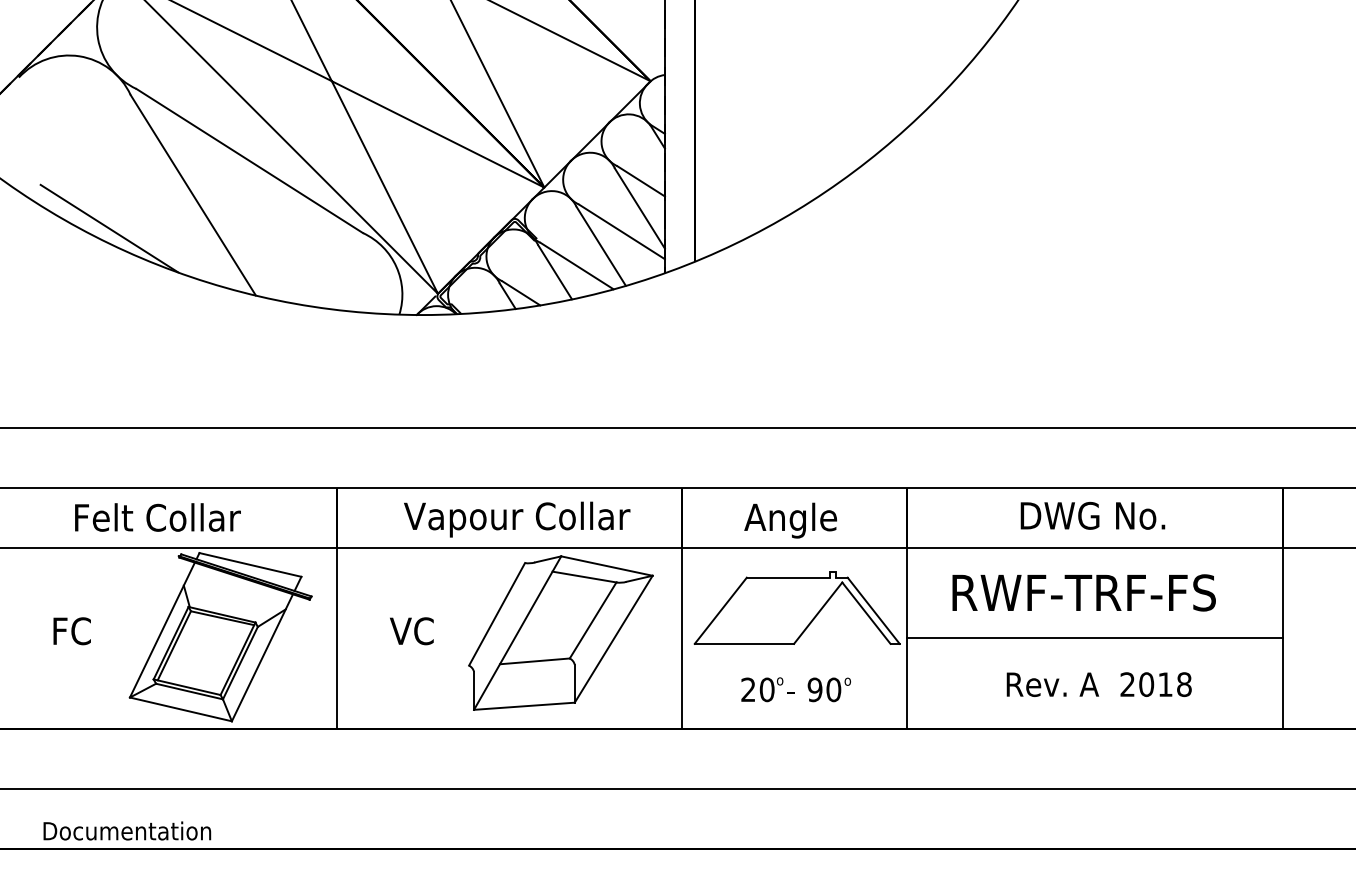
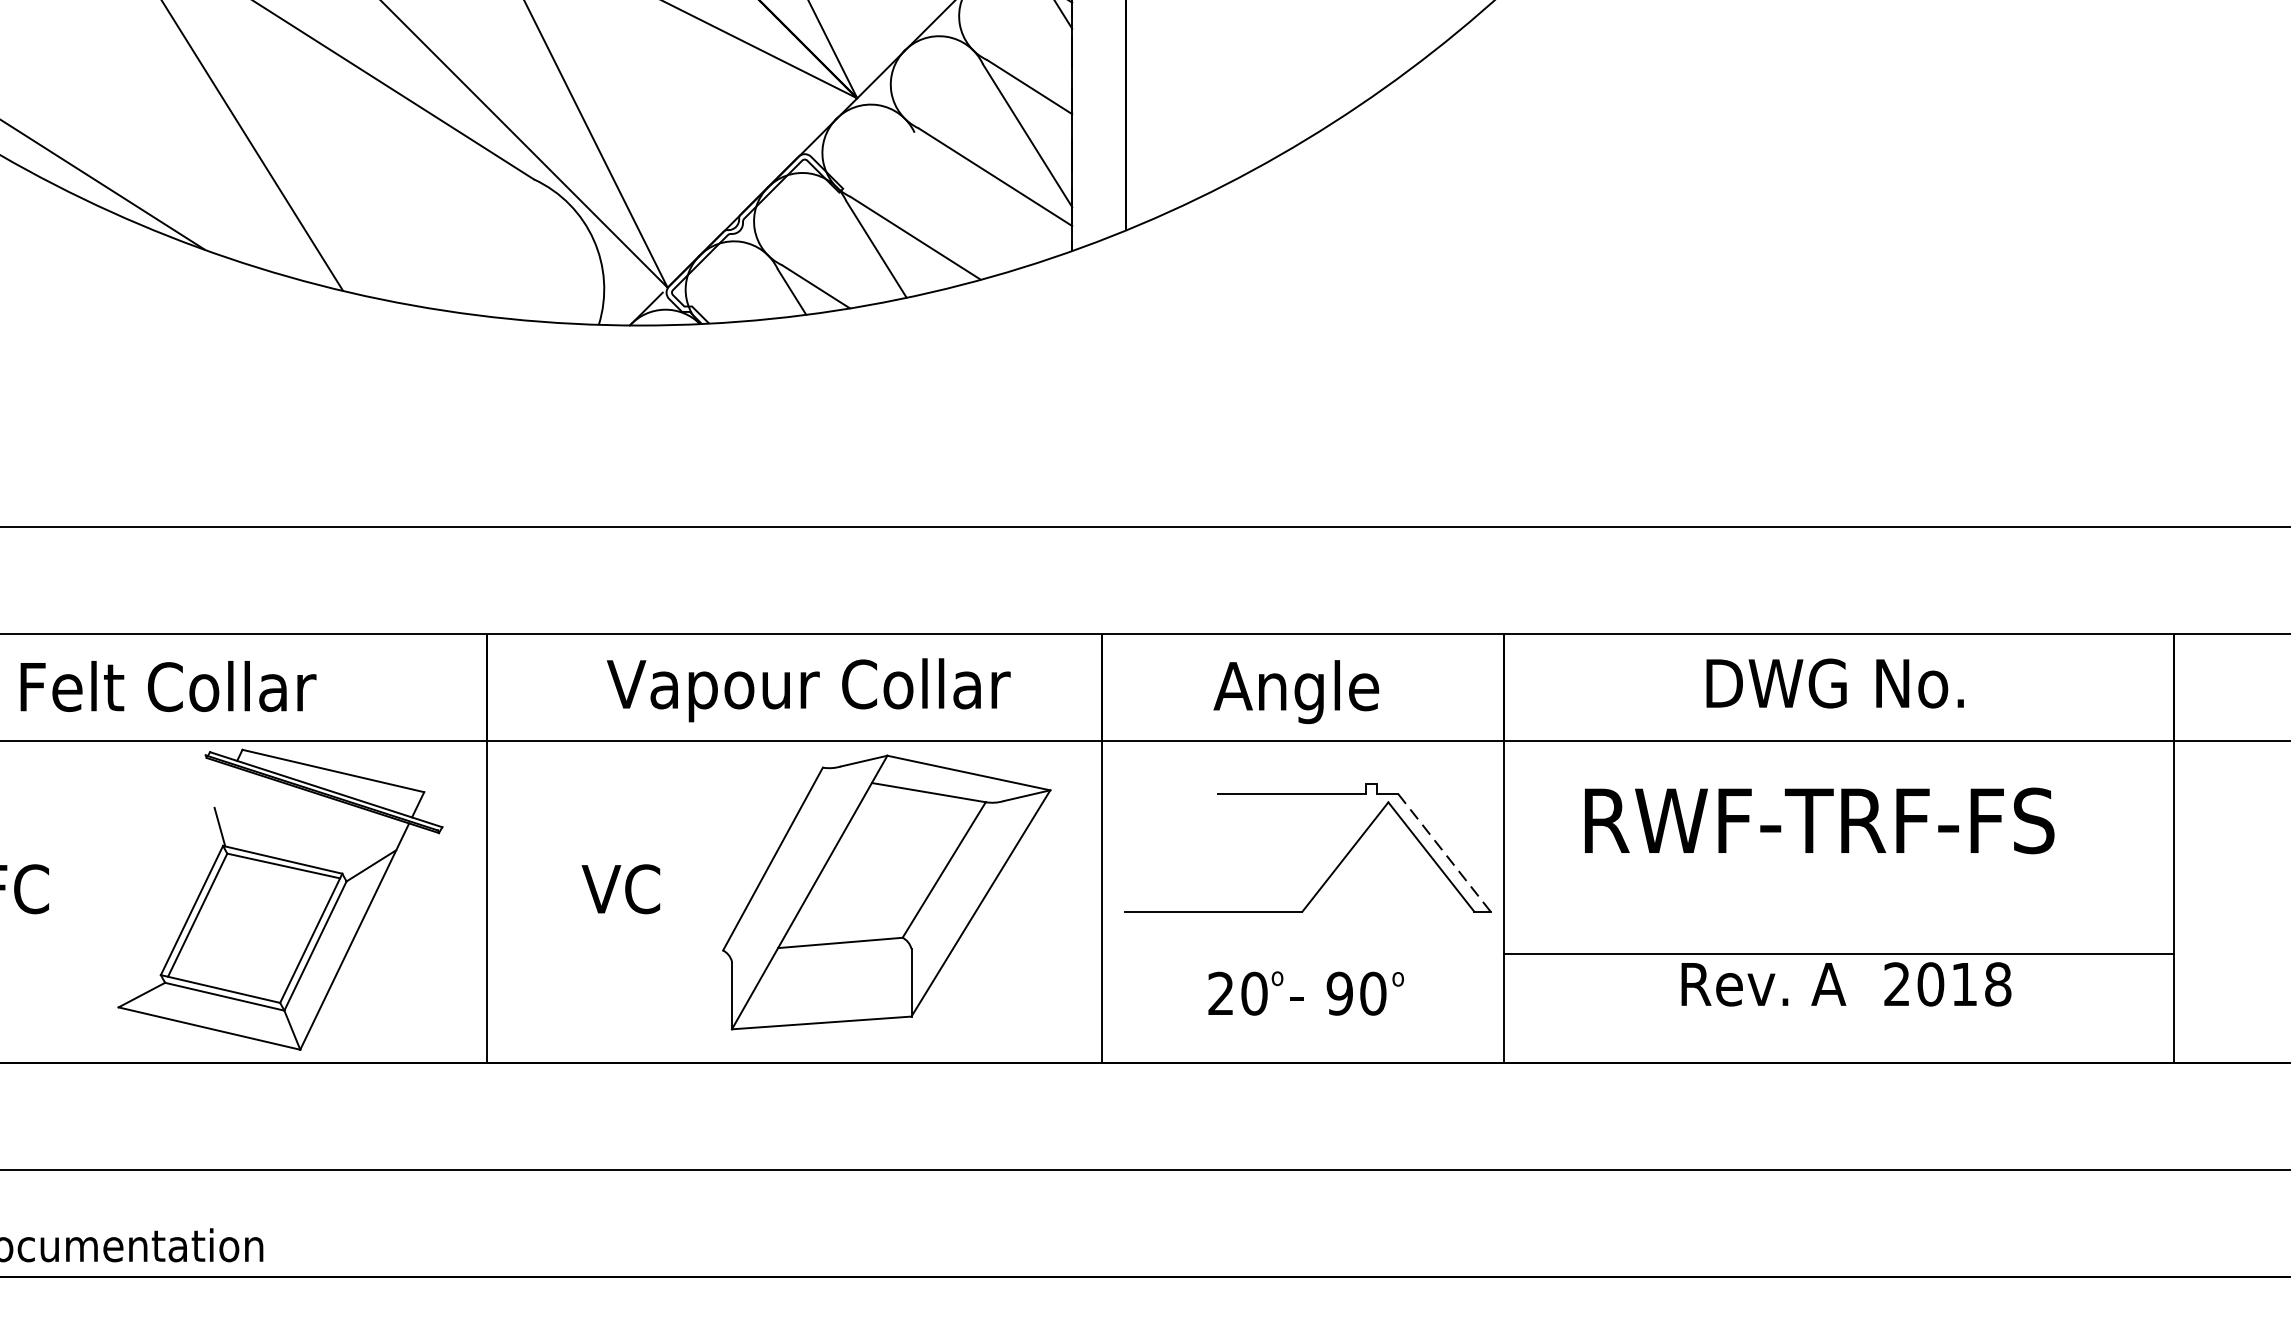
line: (600, 245) -> (957, 201), removed
line: (720, 610) -> (1171, 852), removed
line: (873, 610) -> (1443, 852), solid -> dashed
line: (161, 629) -> (174, 886), removed
line: (1095, 638) -> (1839, 953), moved

